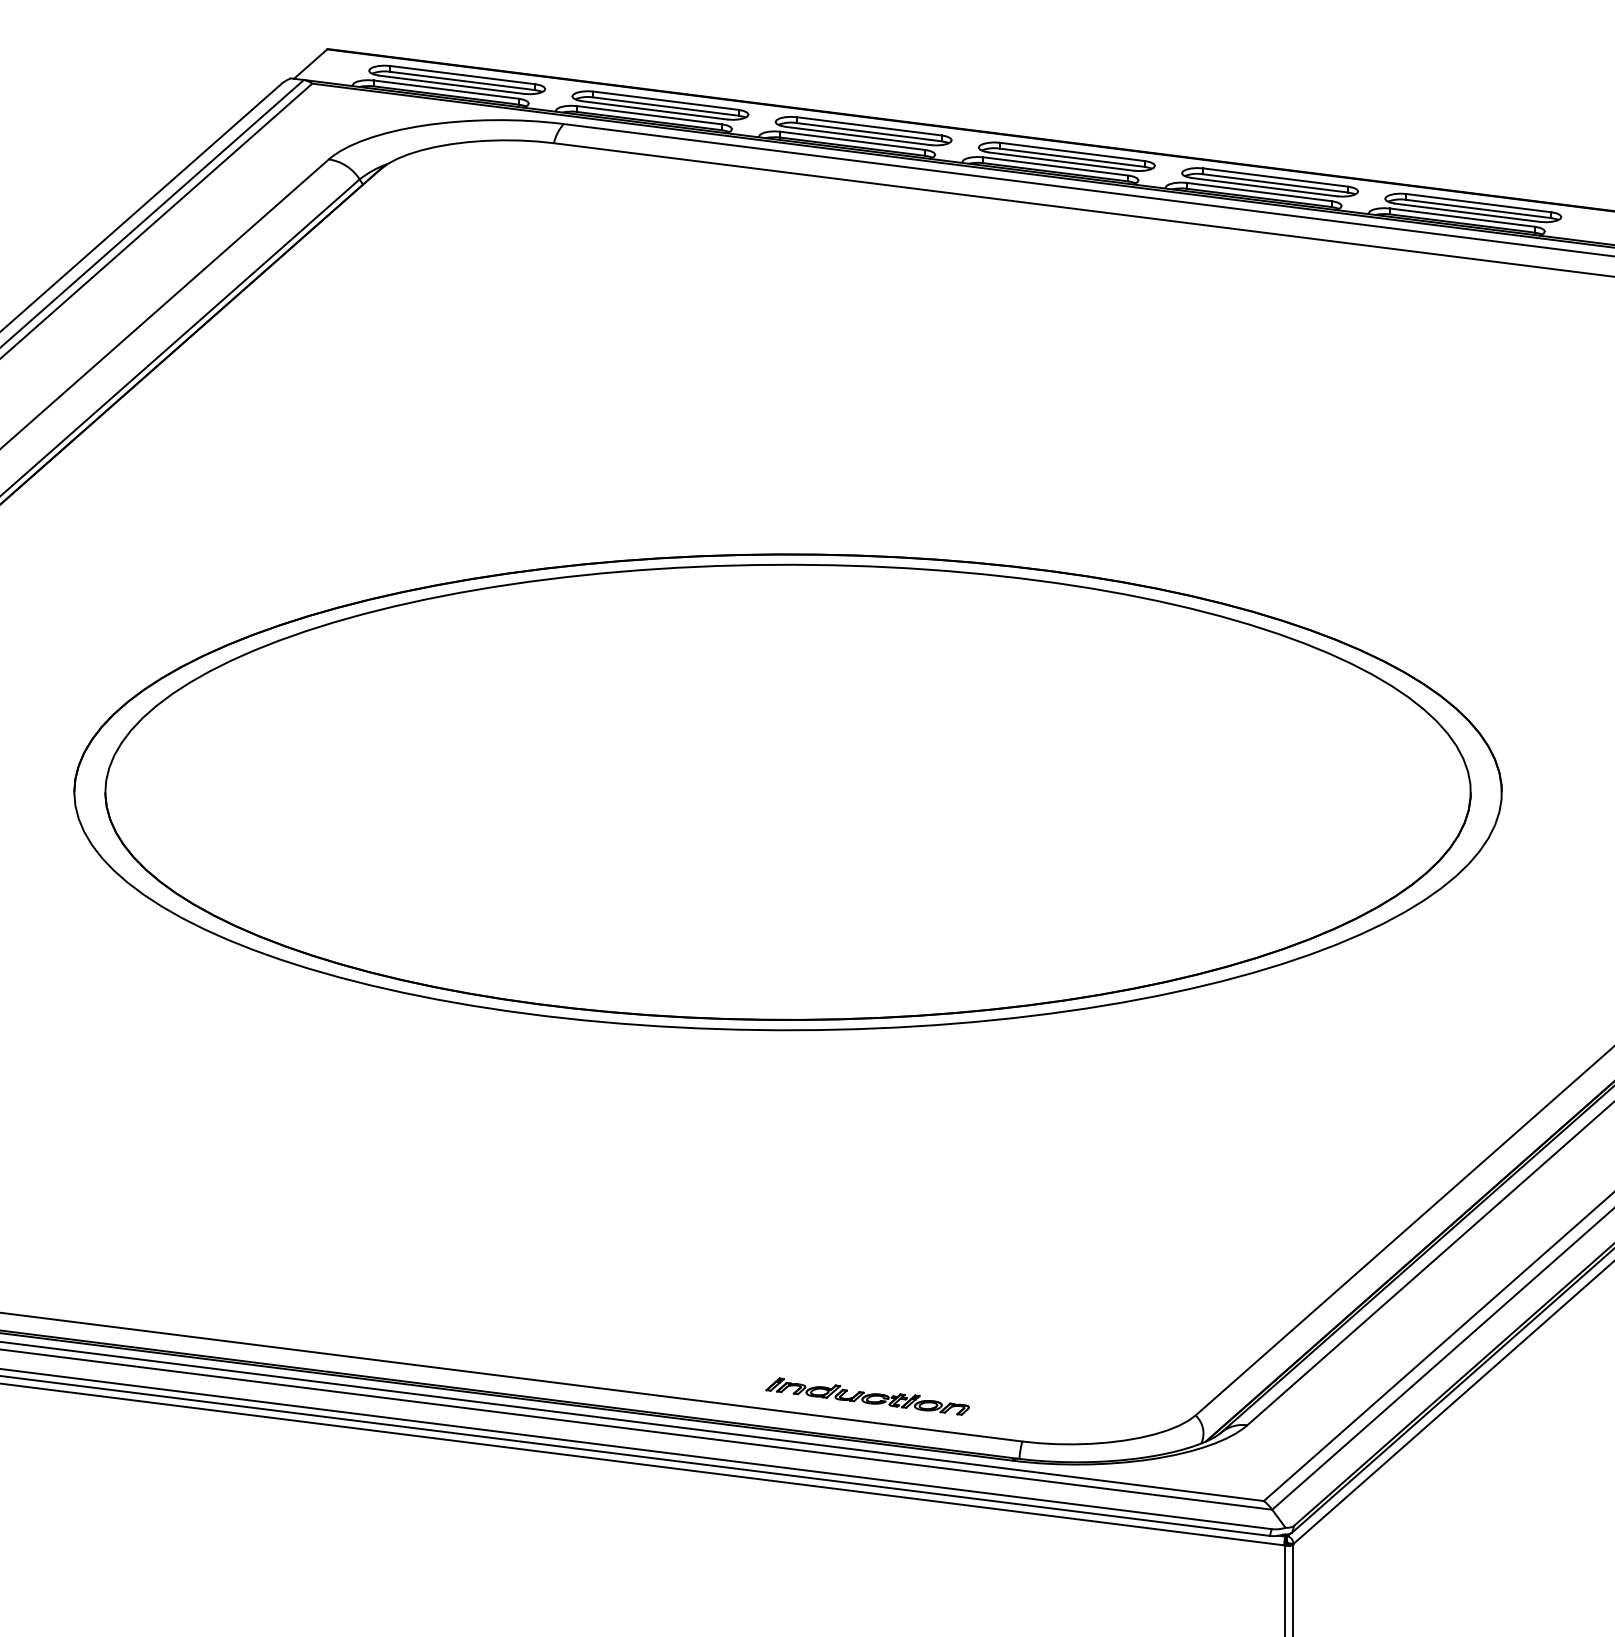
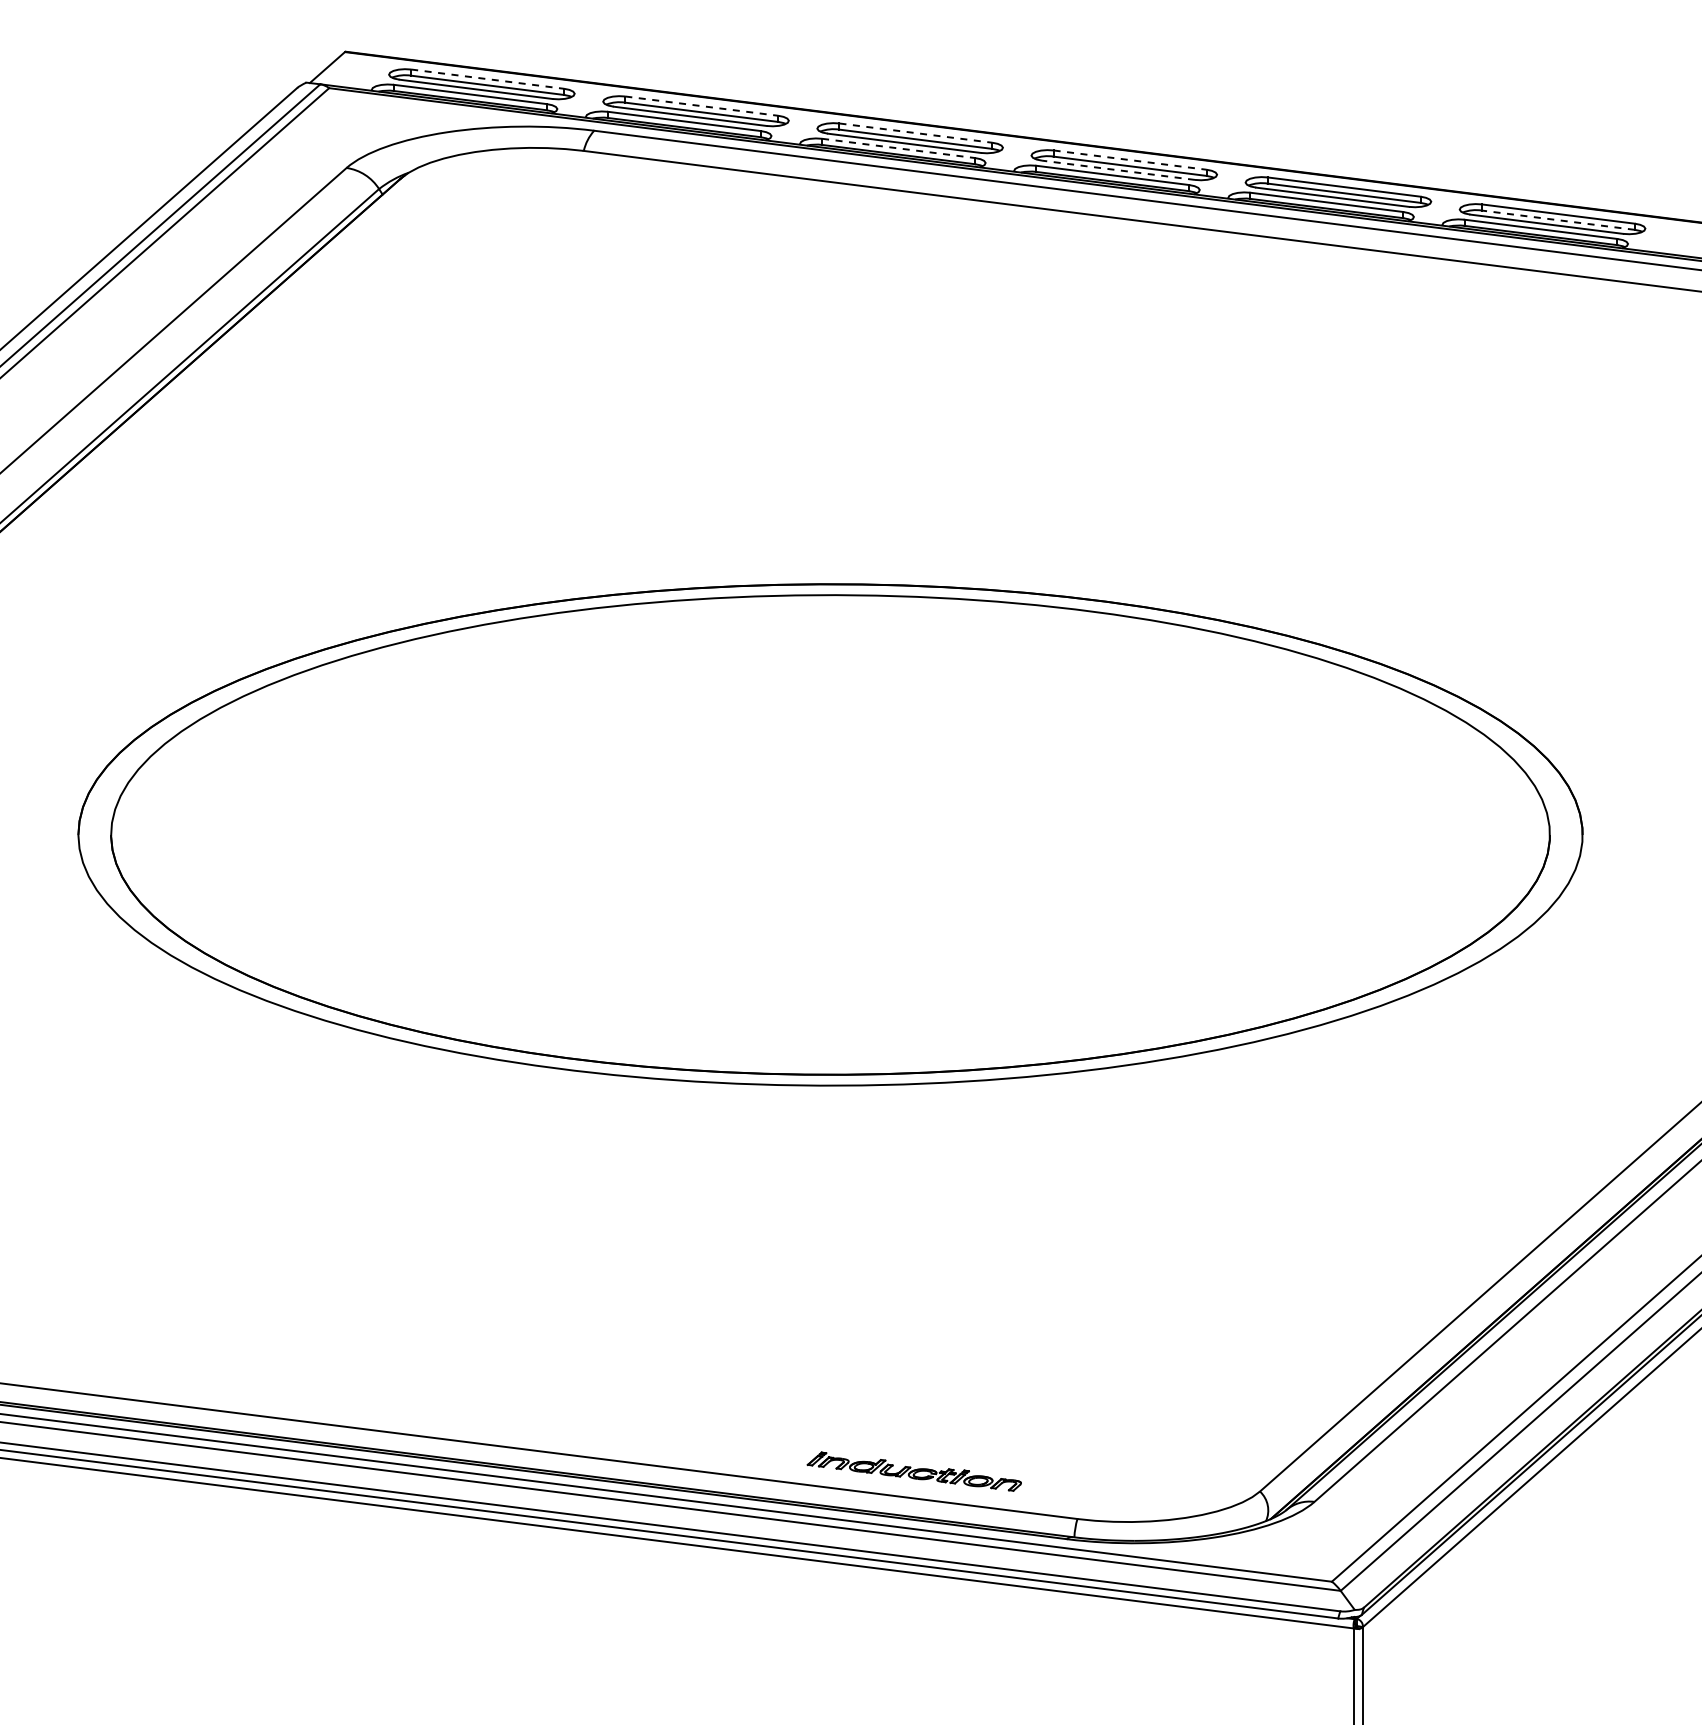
line: (463, 75) -> (488, 79), solid -> dashed
line: (666, 101) -> (702, 106), solid -> dashed
line: (869, 126) -> (916, 133), solid -> dashed
line: (853, 140) -> (899, 148), solid -> dashed
line: (1072, 152) -> (1130, 160), solid -> dashed
line: (1061, 161) -> (1118, 170), solid -> dashed
line: (1477, 209) -> (1557, 220), solid -> dashed

